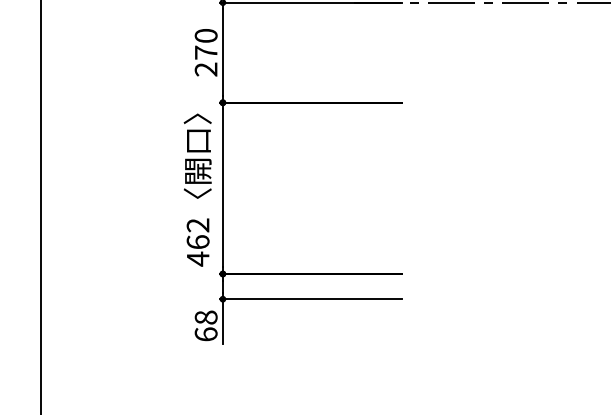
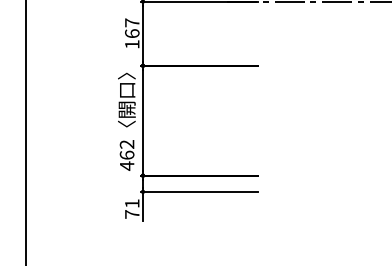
text: (206, 52) -> (132, 33), 270 -> 167
text: (206, 325) -> (132, 208), 68 -> 71

